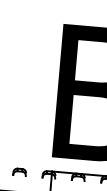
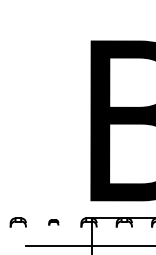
part: (19, 172) -> (53, 222), size x0.6

